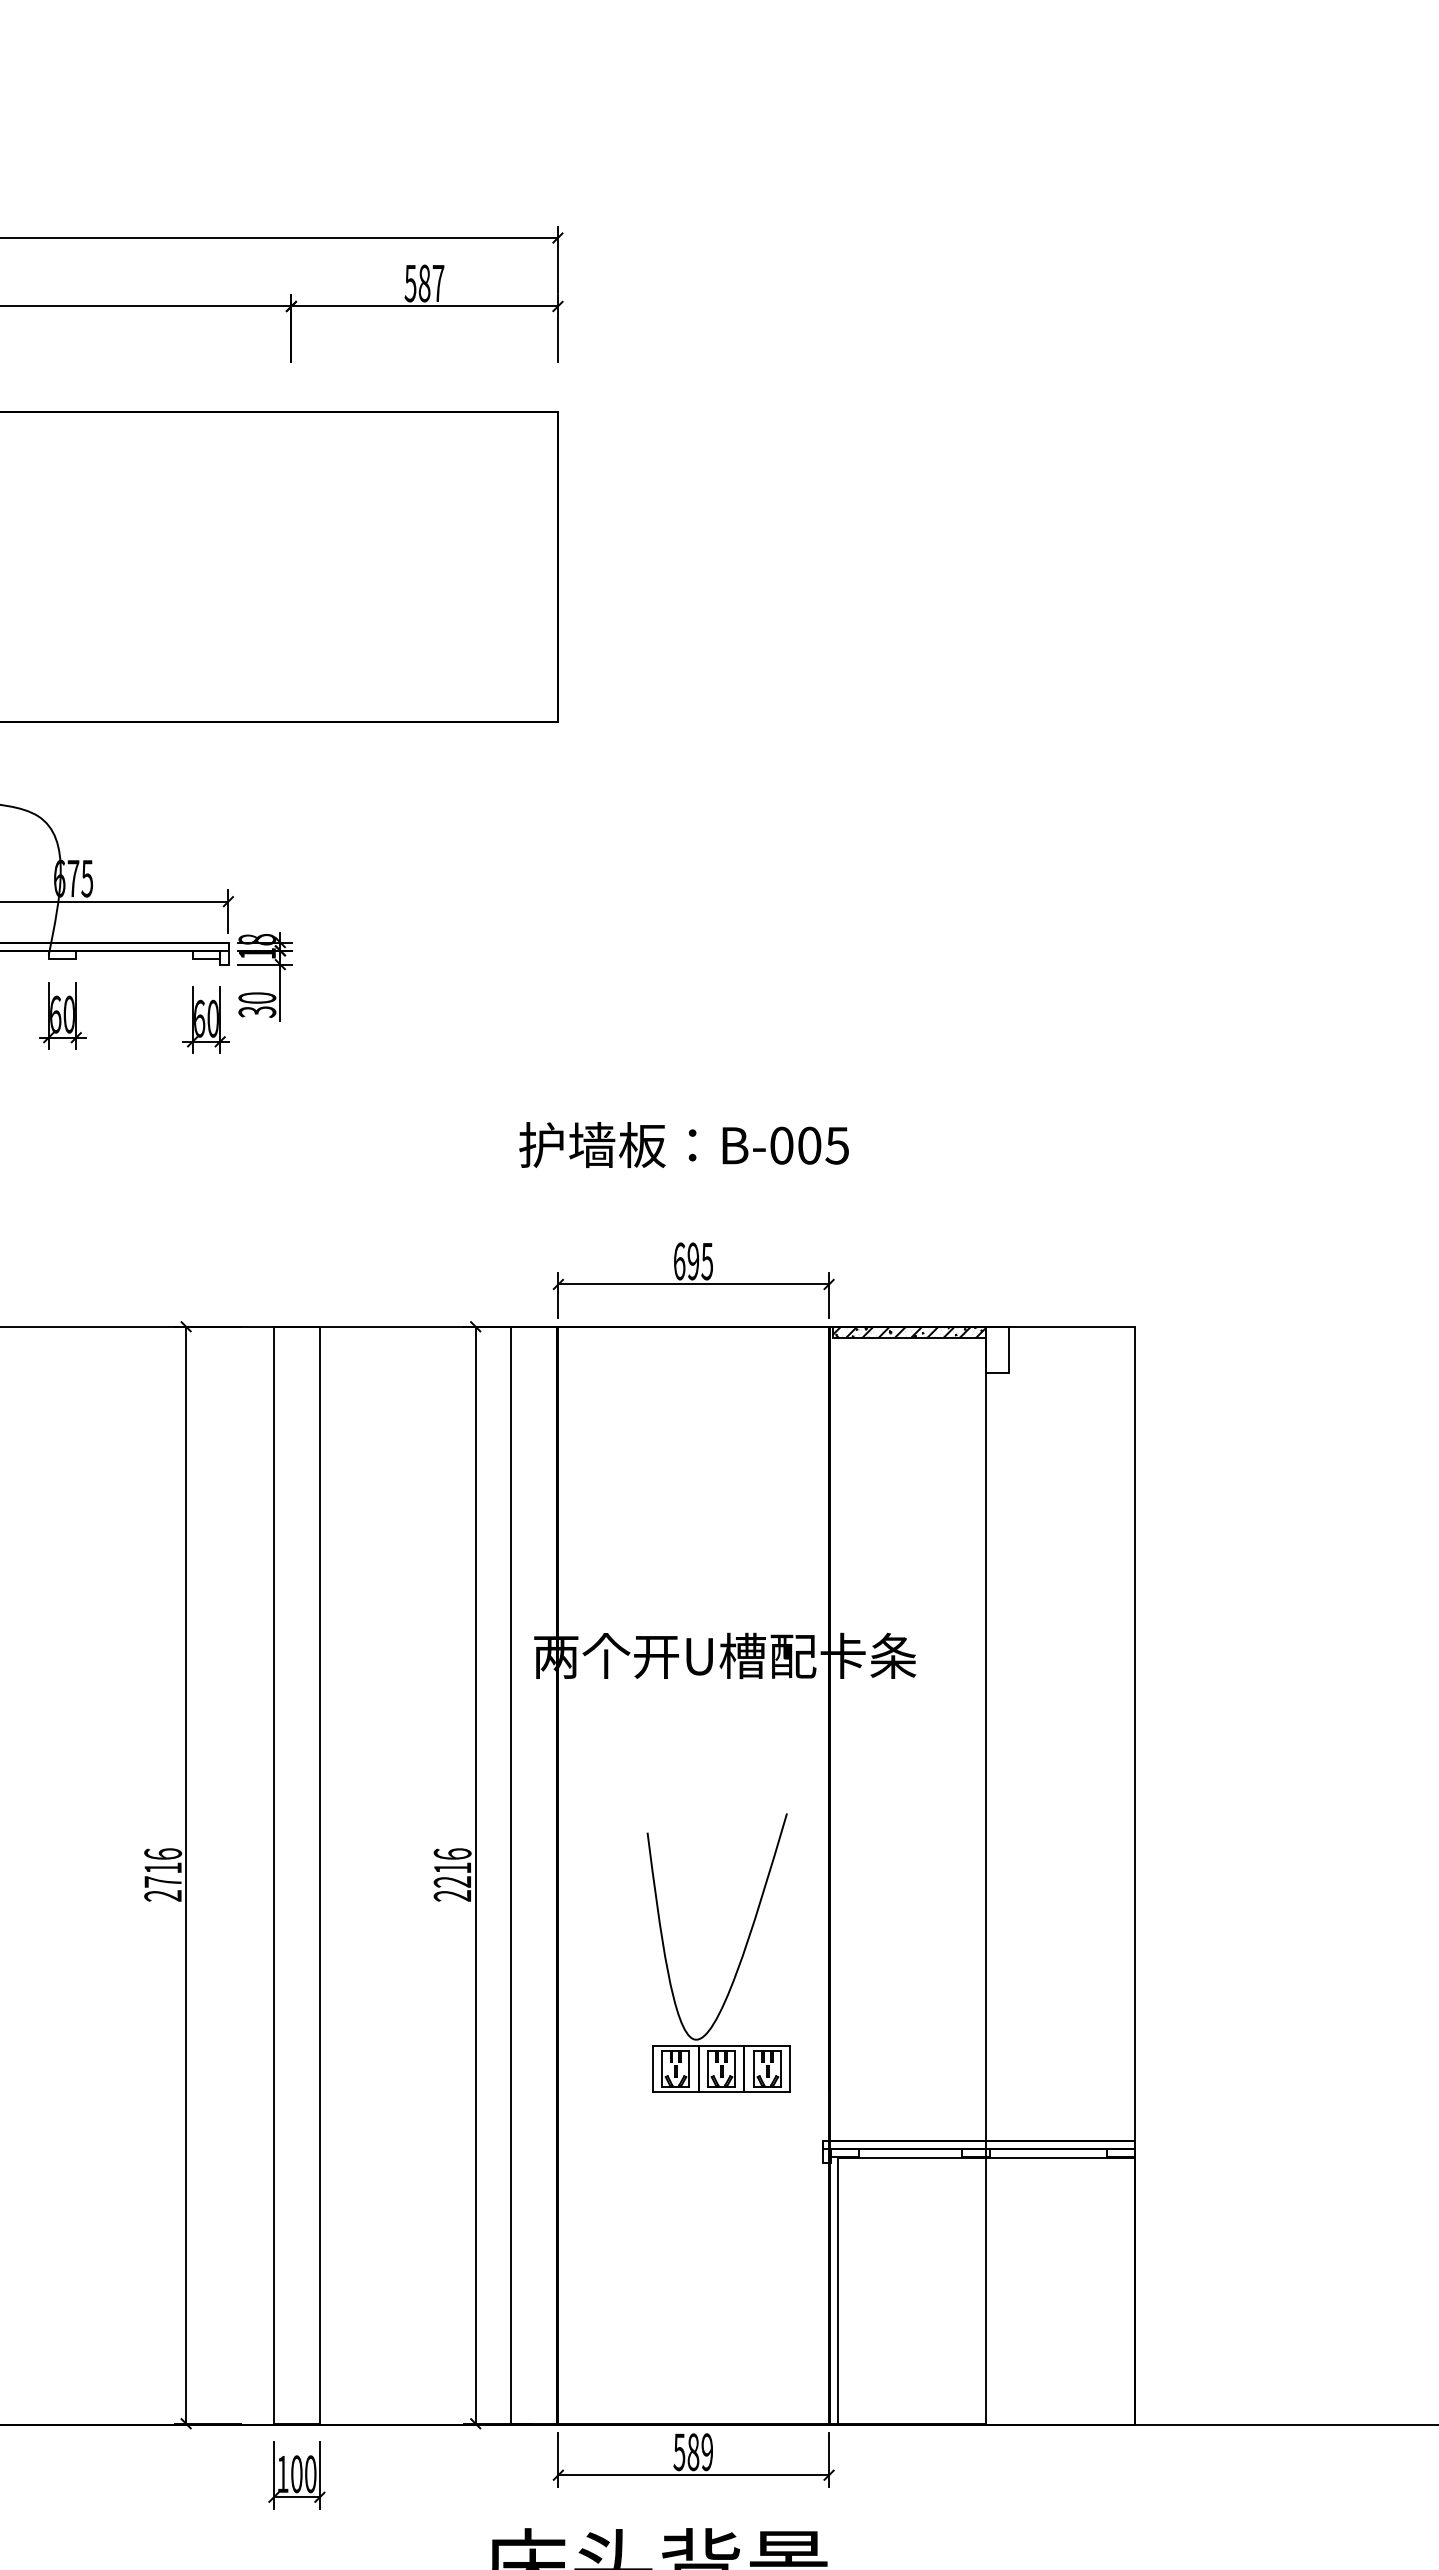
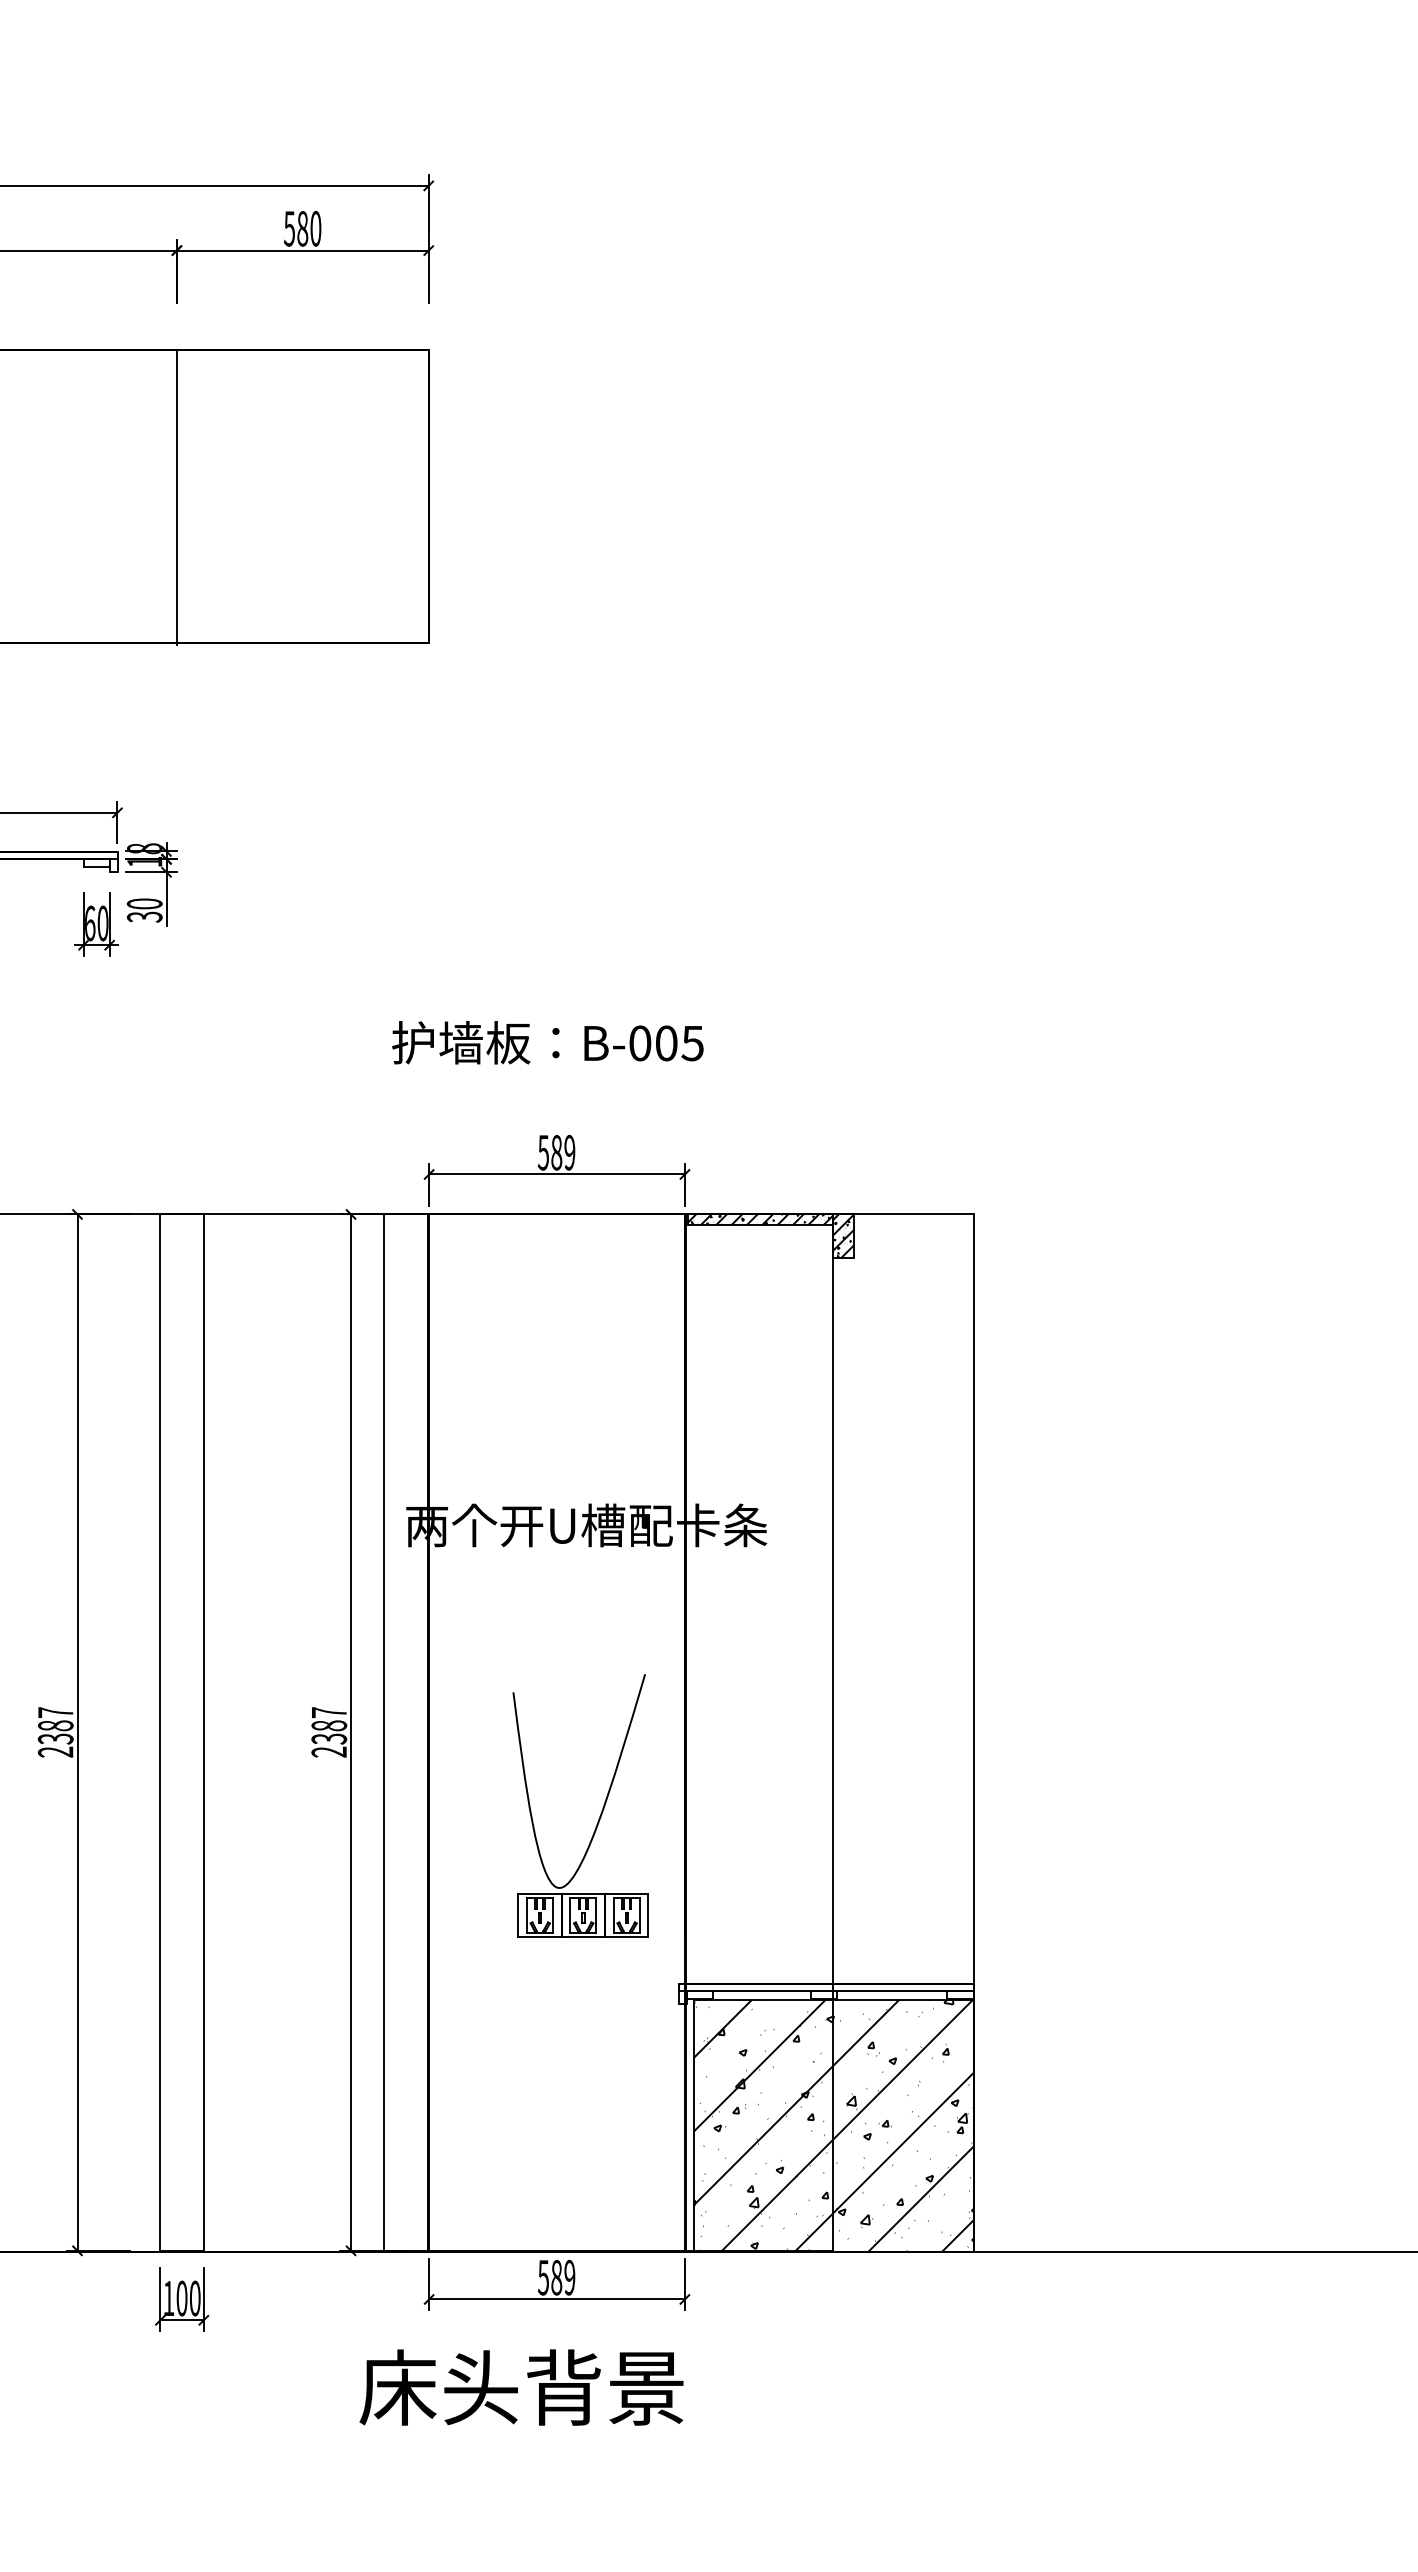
text: (438, 283) -> (315, 228), 587 -> 580
line: (292, 567) -> (177, 497), added
text: (693, 1261) -> (556, 1152), 695 -> 589
hatch: (996, 1349) -> (843, 1235), added
text: (162, 1867) -> (55, 1725), 2716 -> 2387
text: (452, 1867) -> (329, 1725), 2216 -> 2387
hatch: (986, 2291) -> (833, 2125), added

